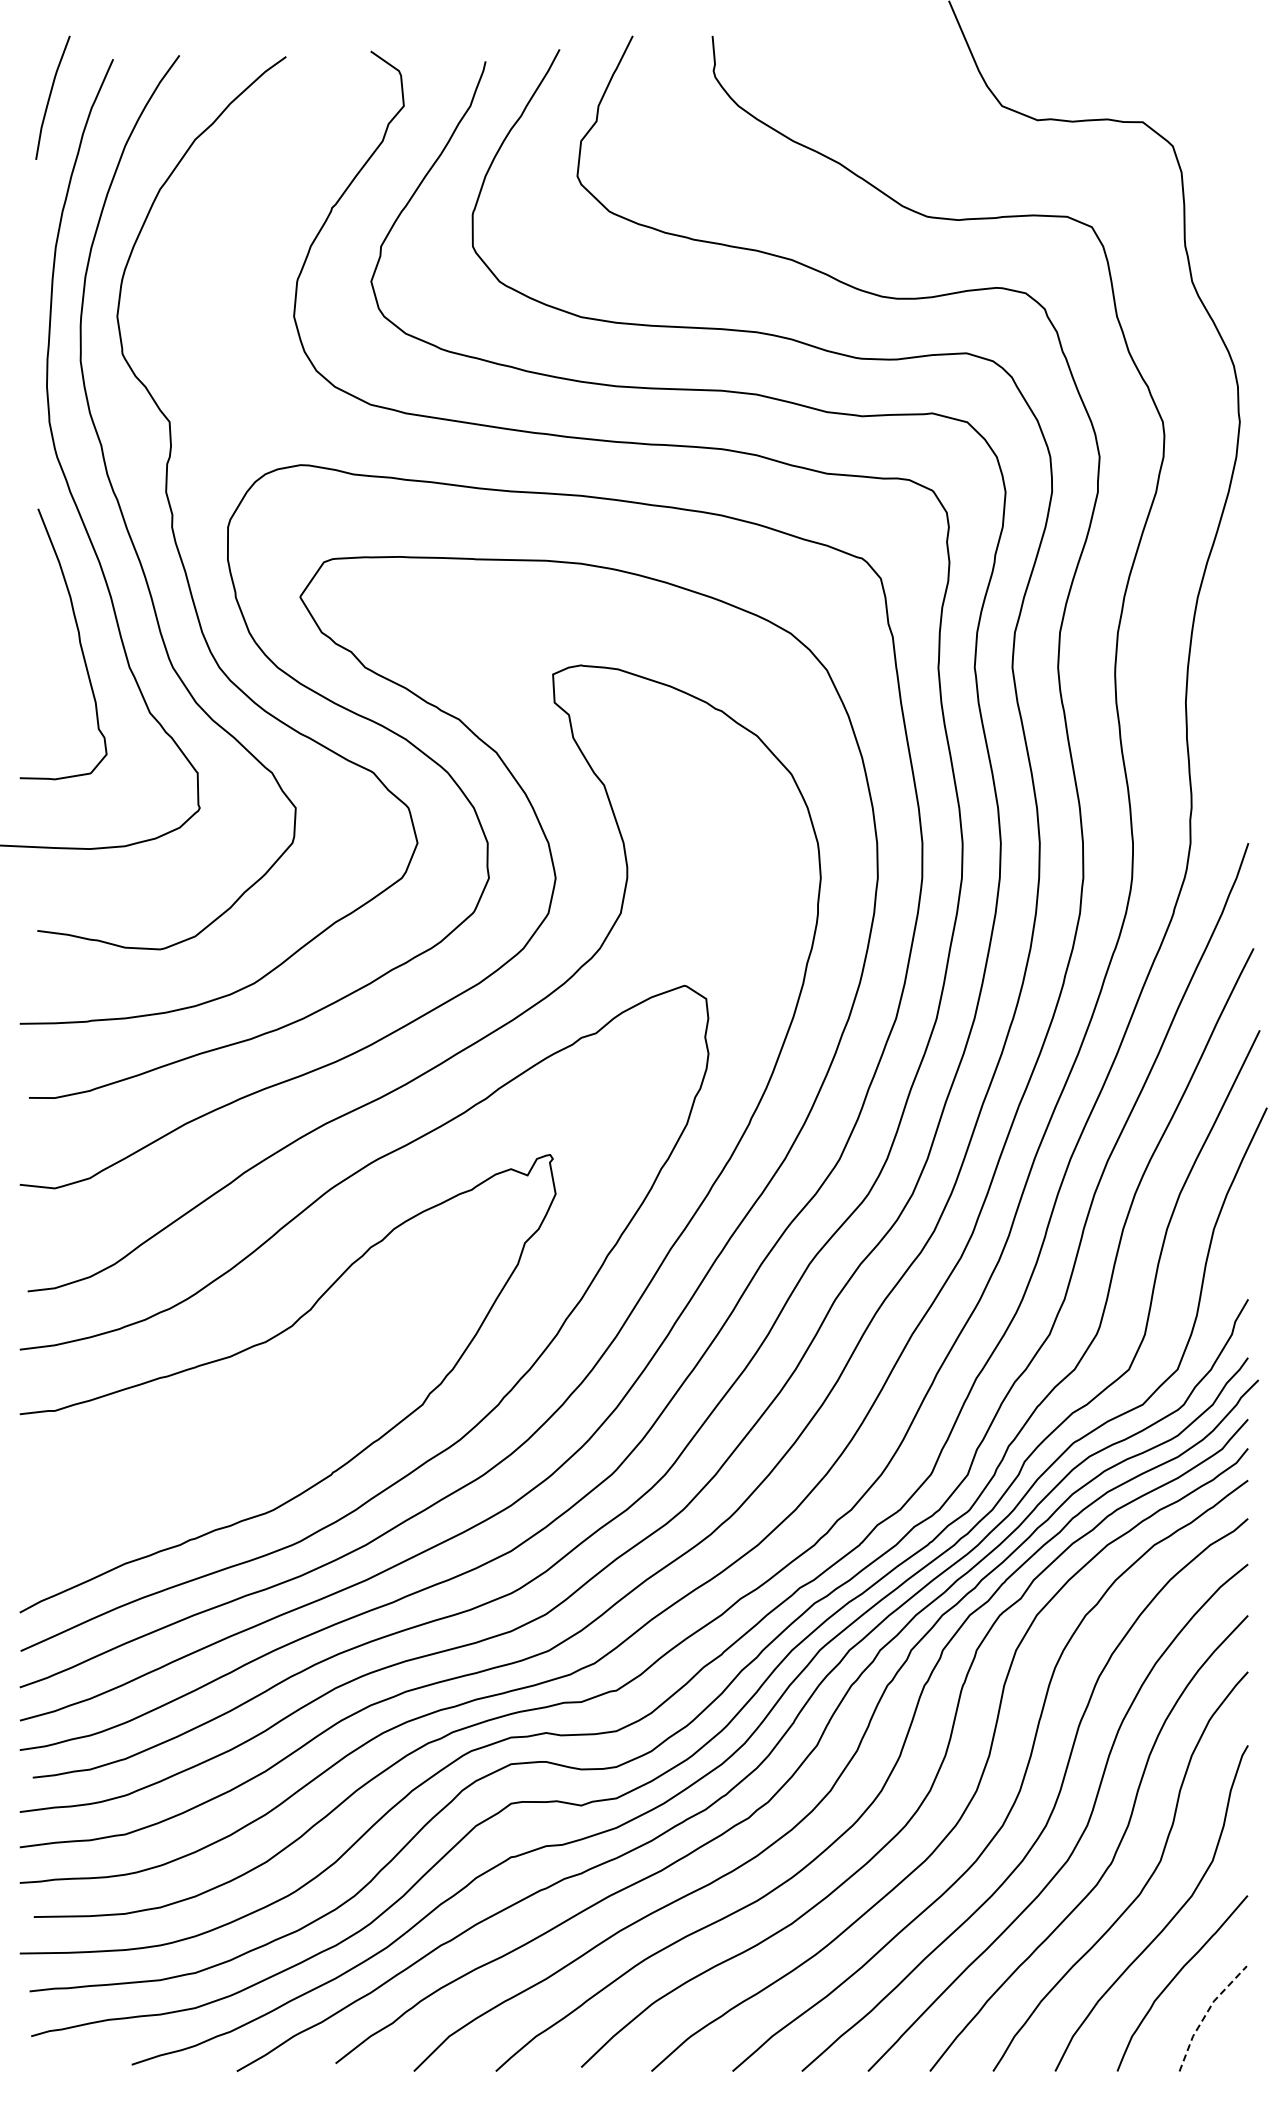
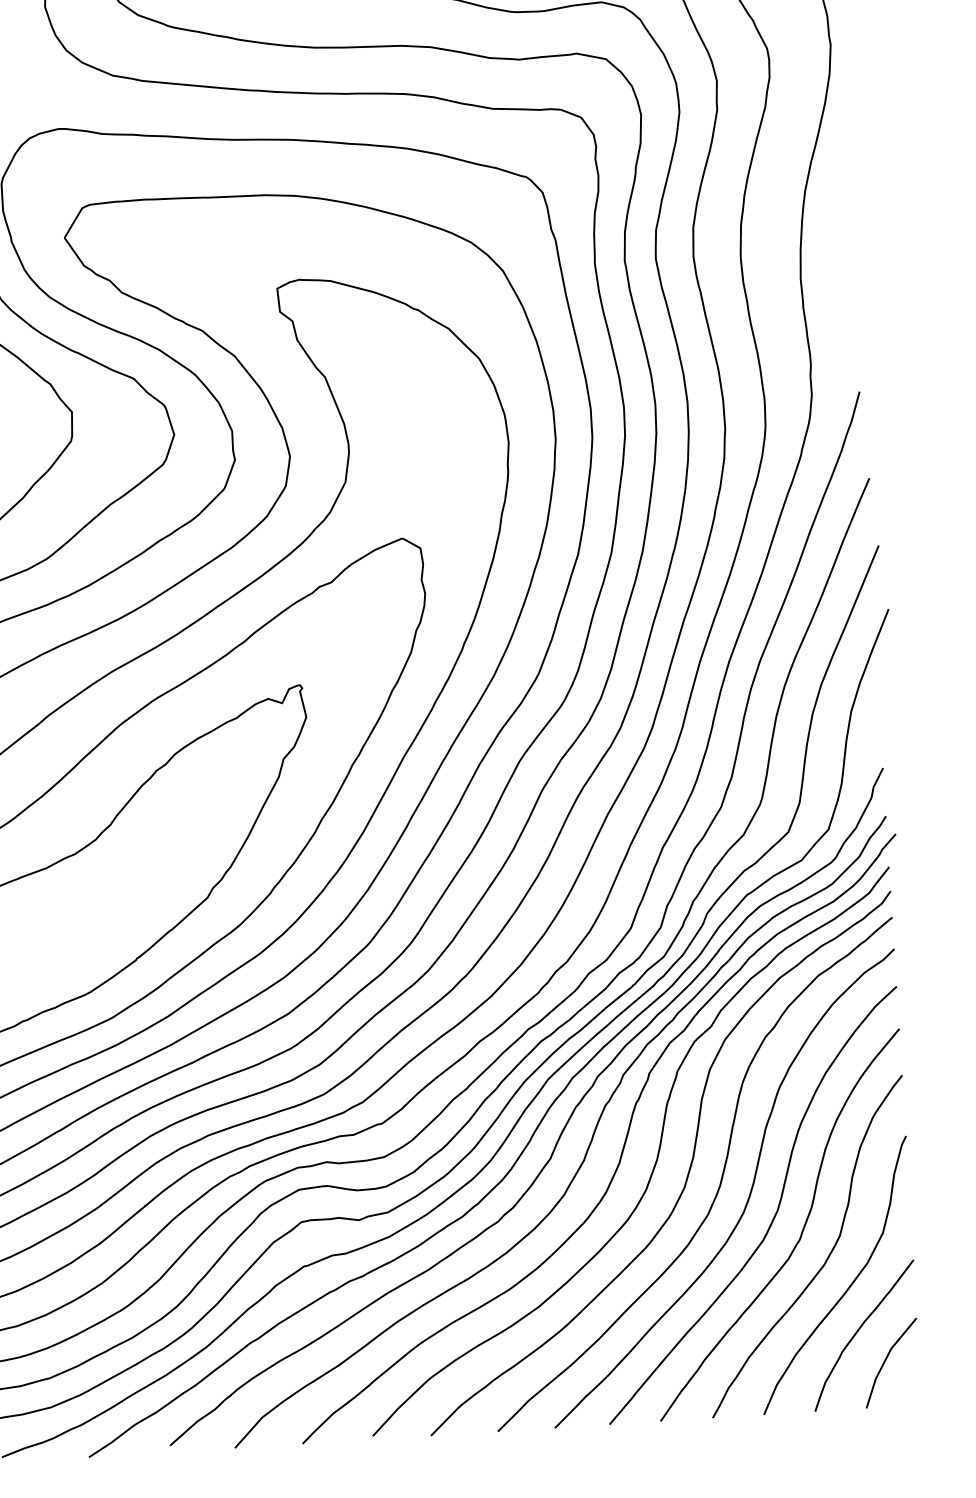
line: (1206, 2014) -> (885, 1360), dashed -> solid

